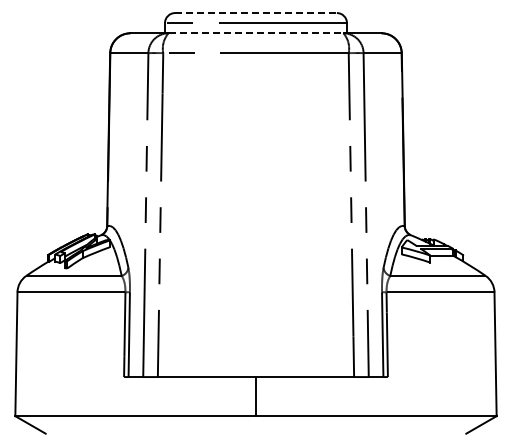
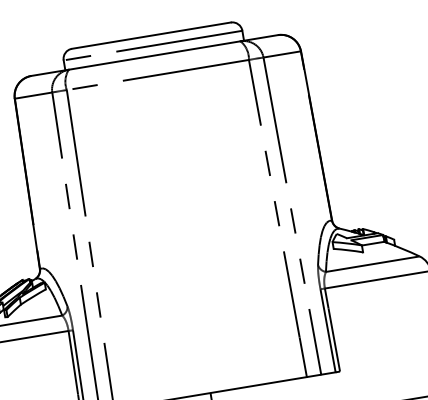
line: (256, 13) -> (151, 36), dashed -> solid
line: (256, 33) -> (155, 55), dashed -> solid

